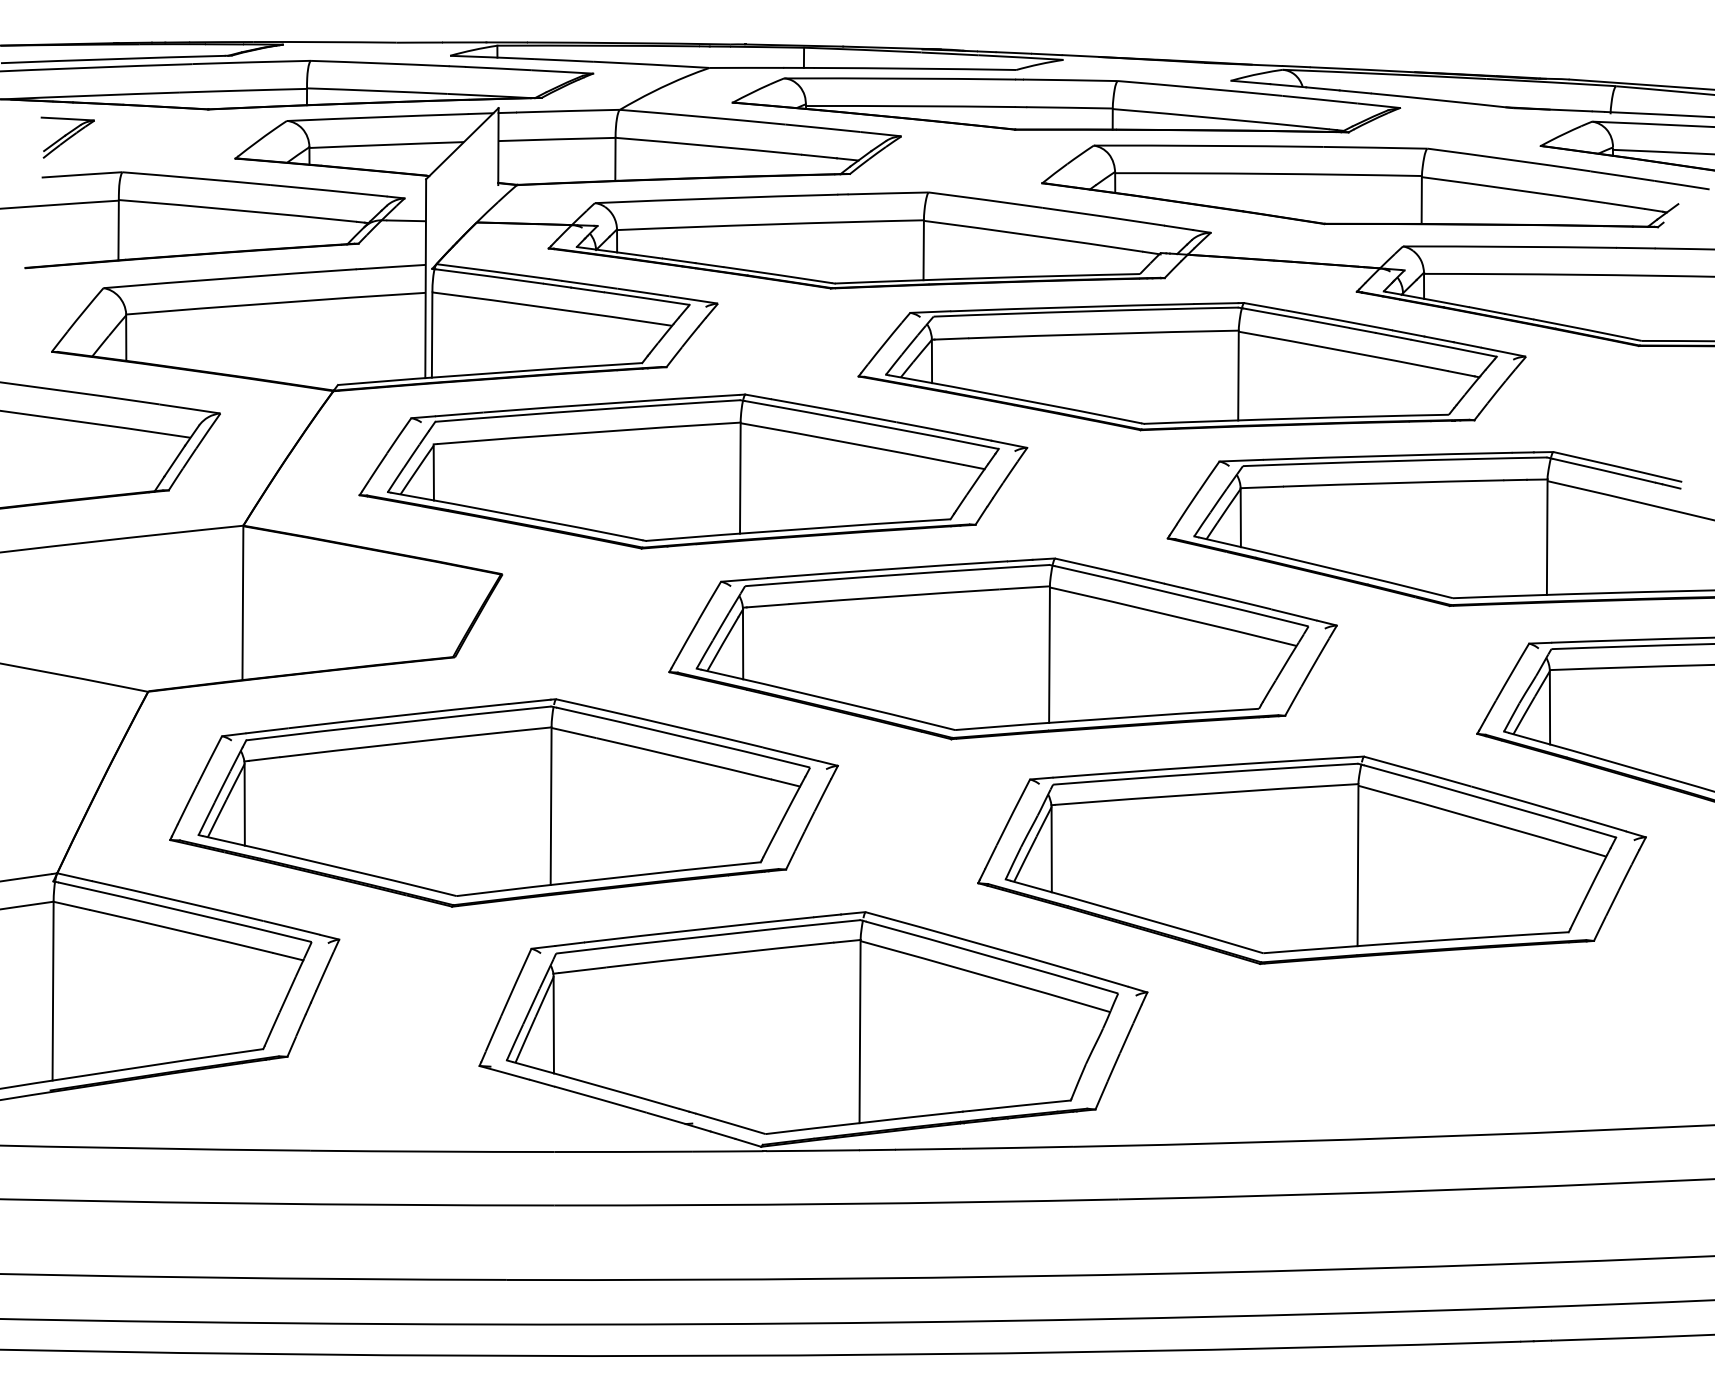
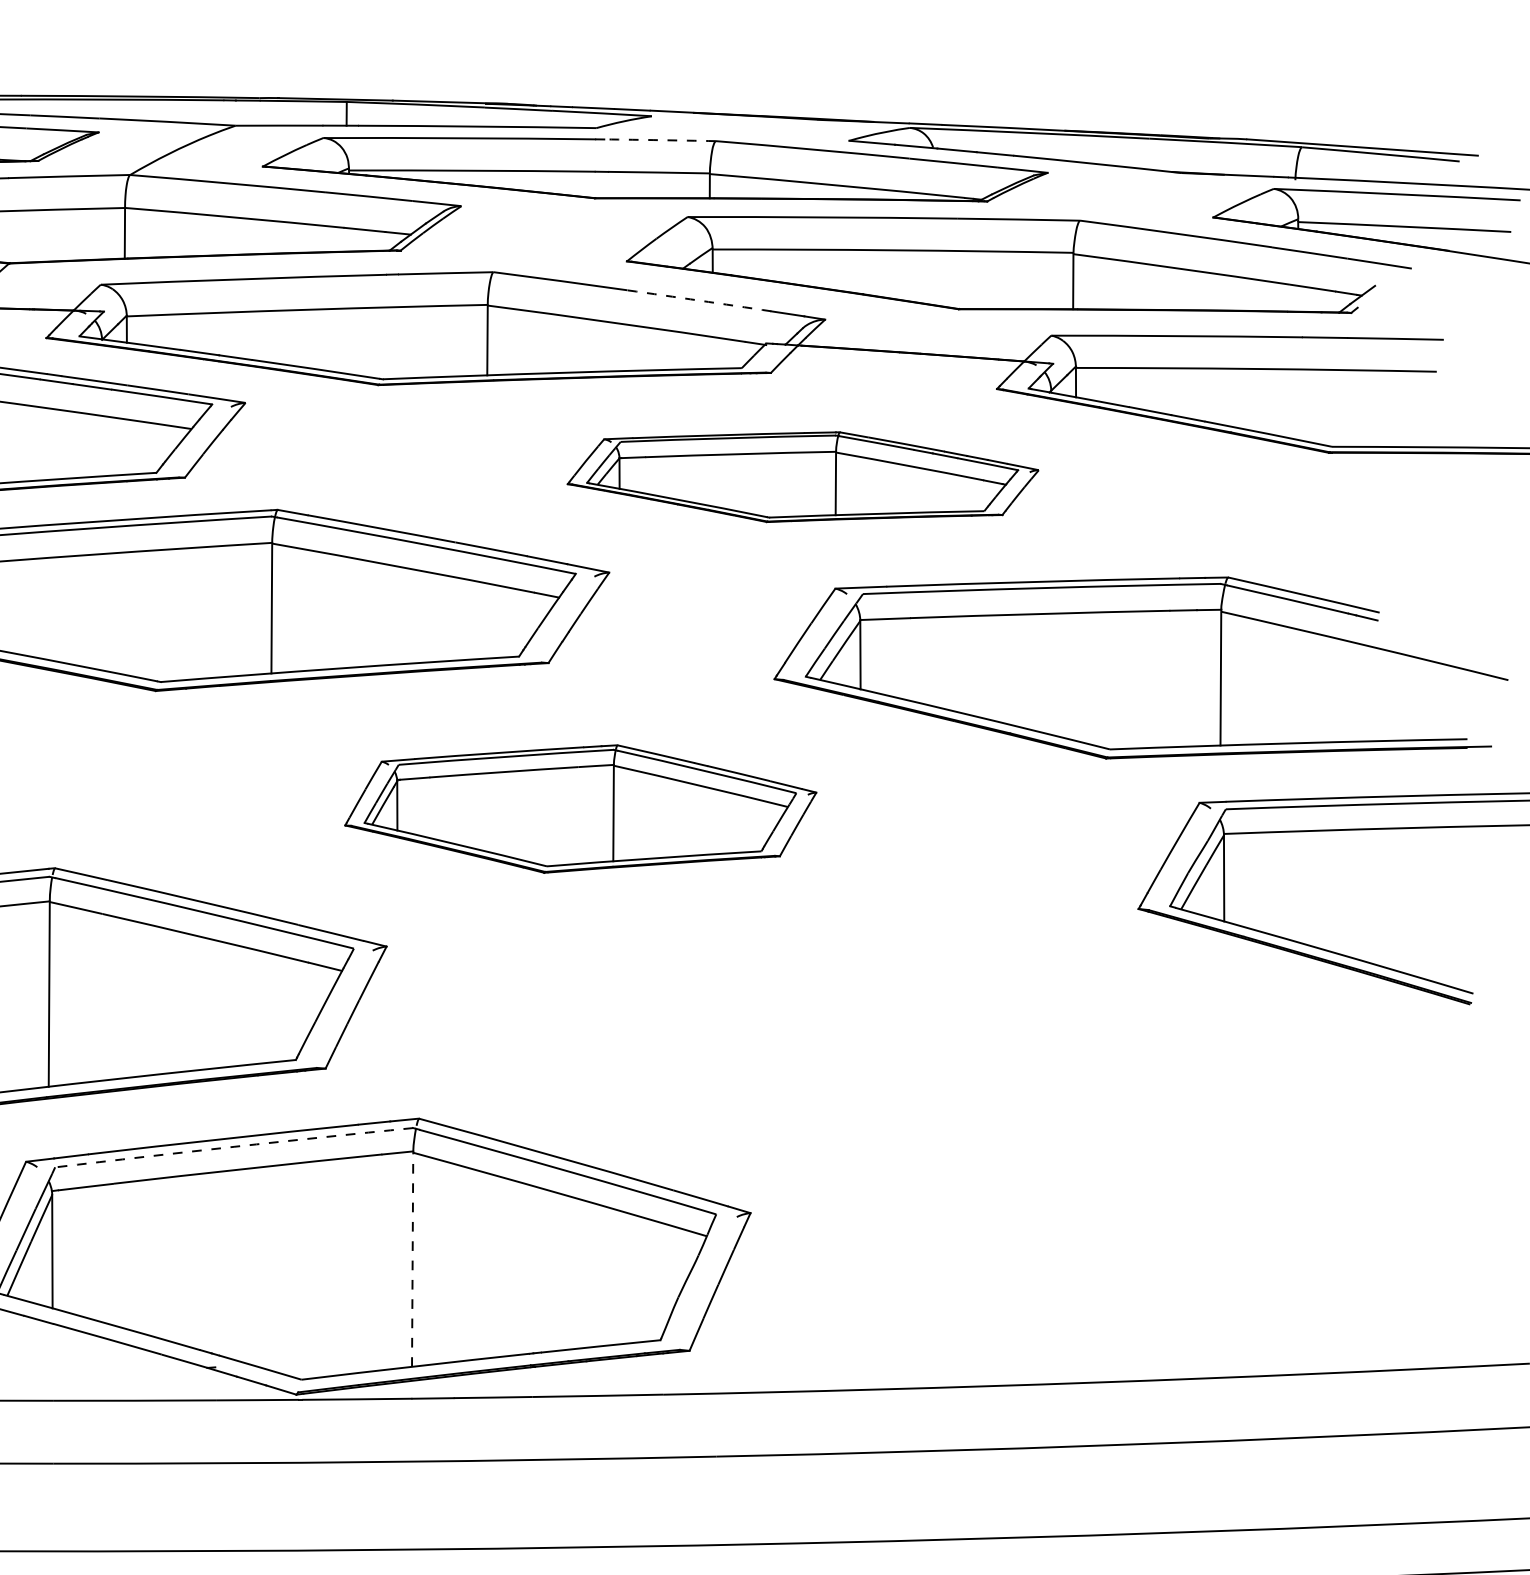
arc: (1070, 80) -> (660, 140), solid -> dashed
arc: (1103, 216) -> (698, 300), solid -> dashed
part: (1191, 366) -> (802, 476), size x0.6
part: (1002, 648) -> (580, 808), size x0.6
part: (1311, 859) -> (943, 1056), removed
arc: (708, 936) -> (234, 1147), solid -> dashed
line: (860, 1031) -> (413, 1259), solid -> dashed

